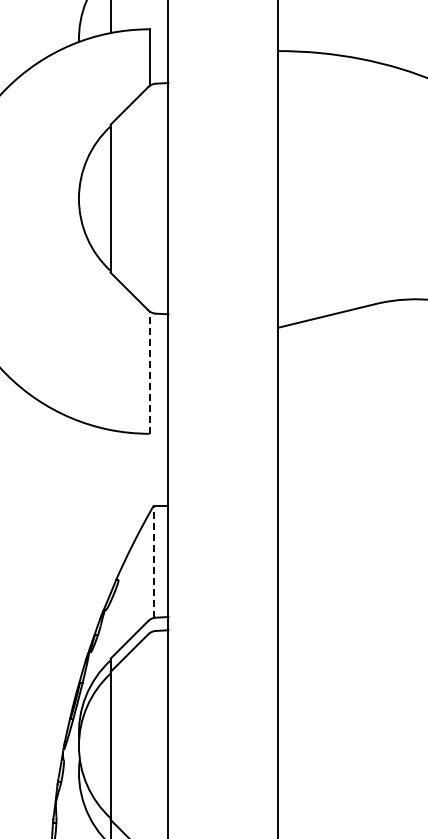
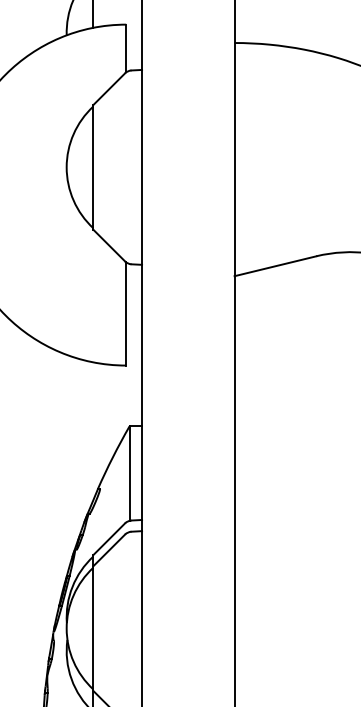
line: (149, 372) -> (126, 313), dashed -> solid
line: (153, 561) -> (129, 473), dashed -> solid

